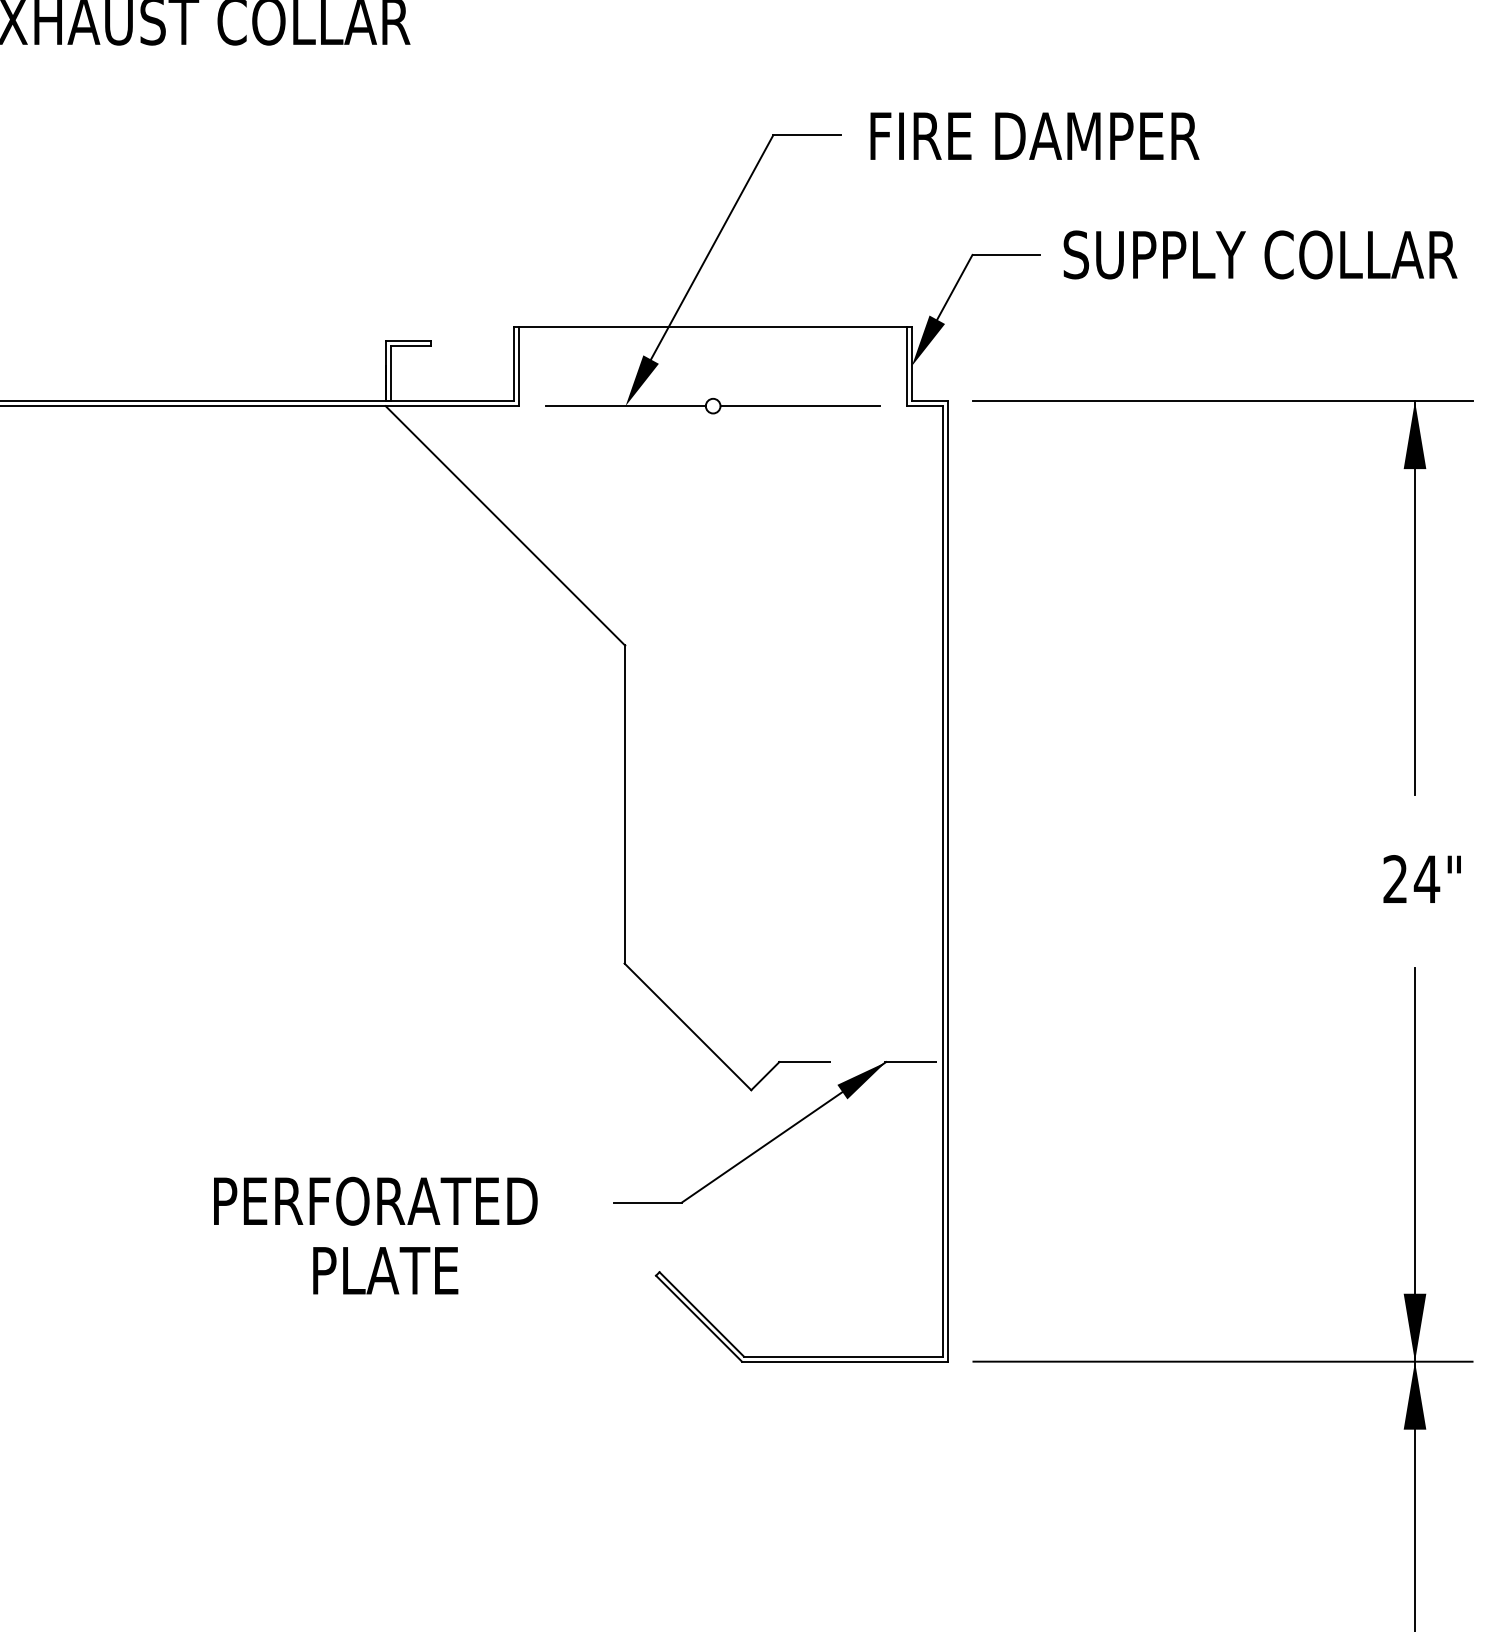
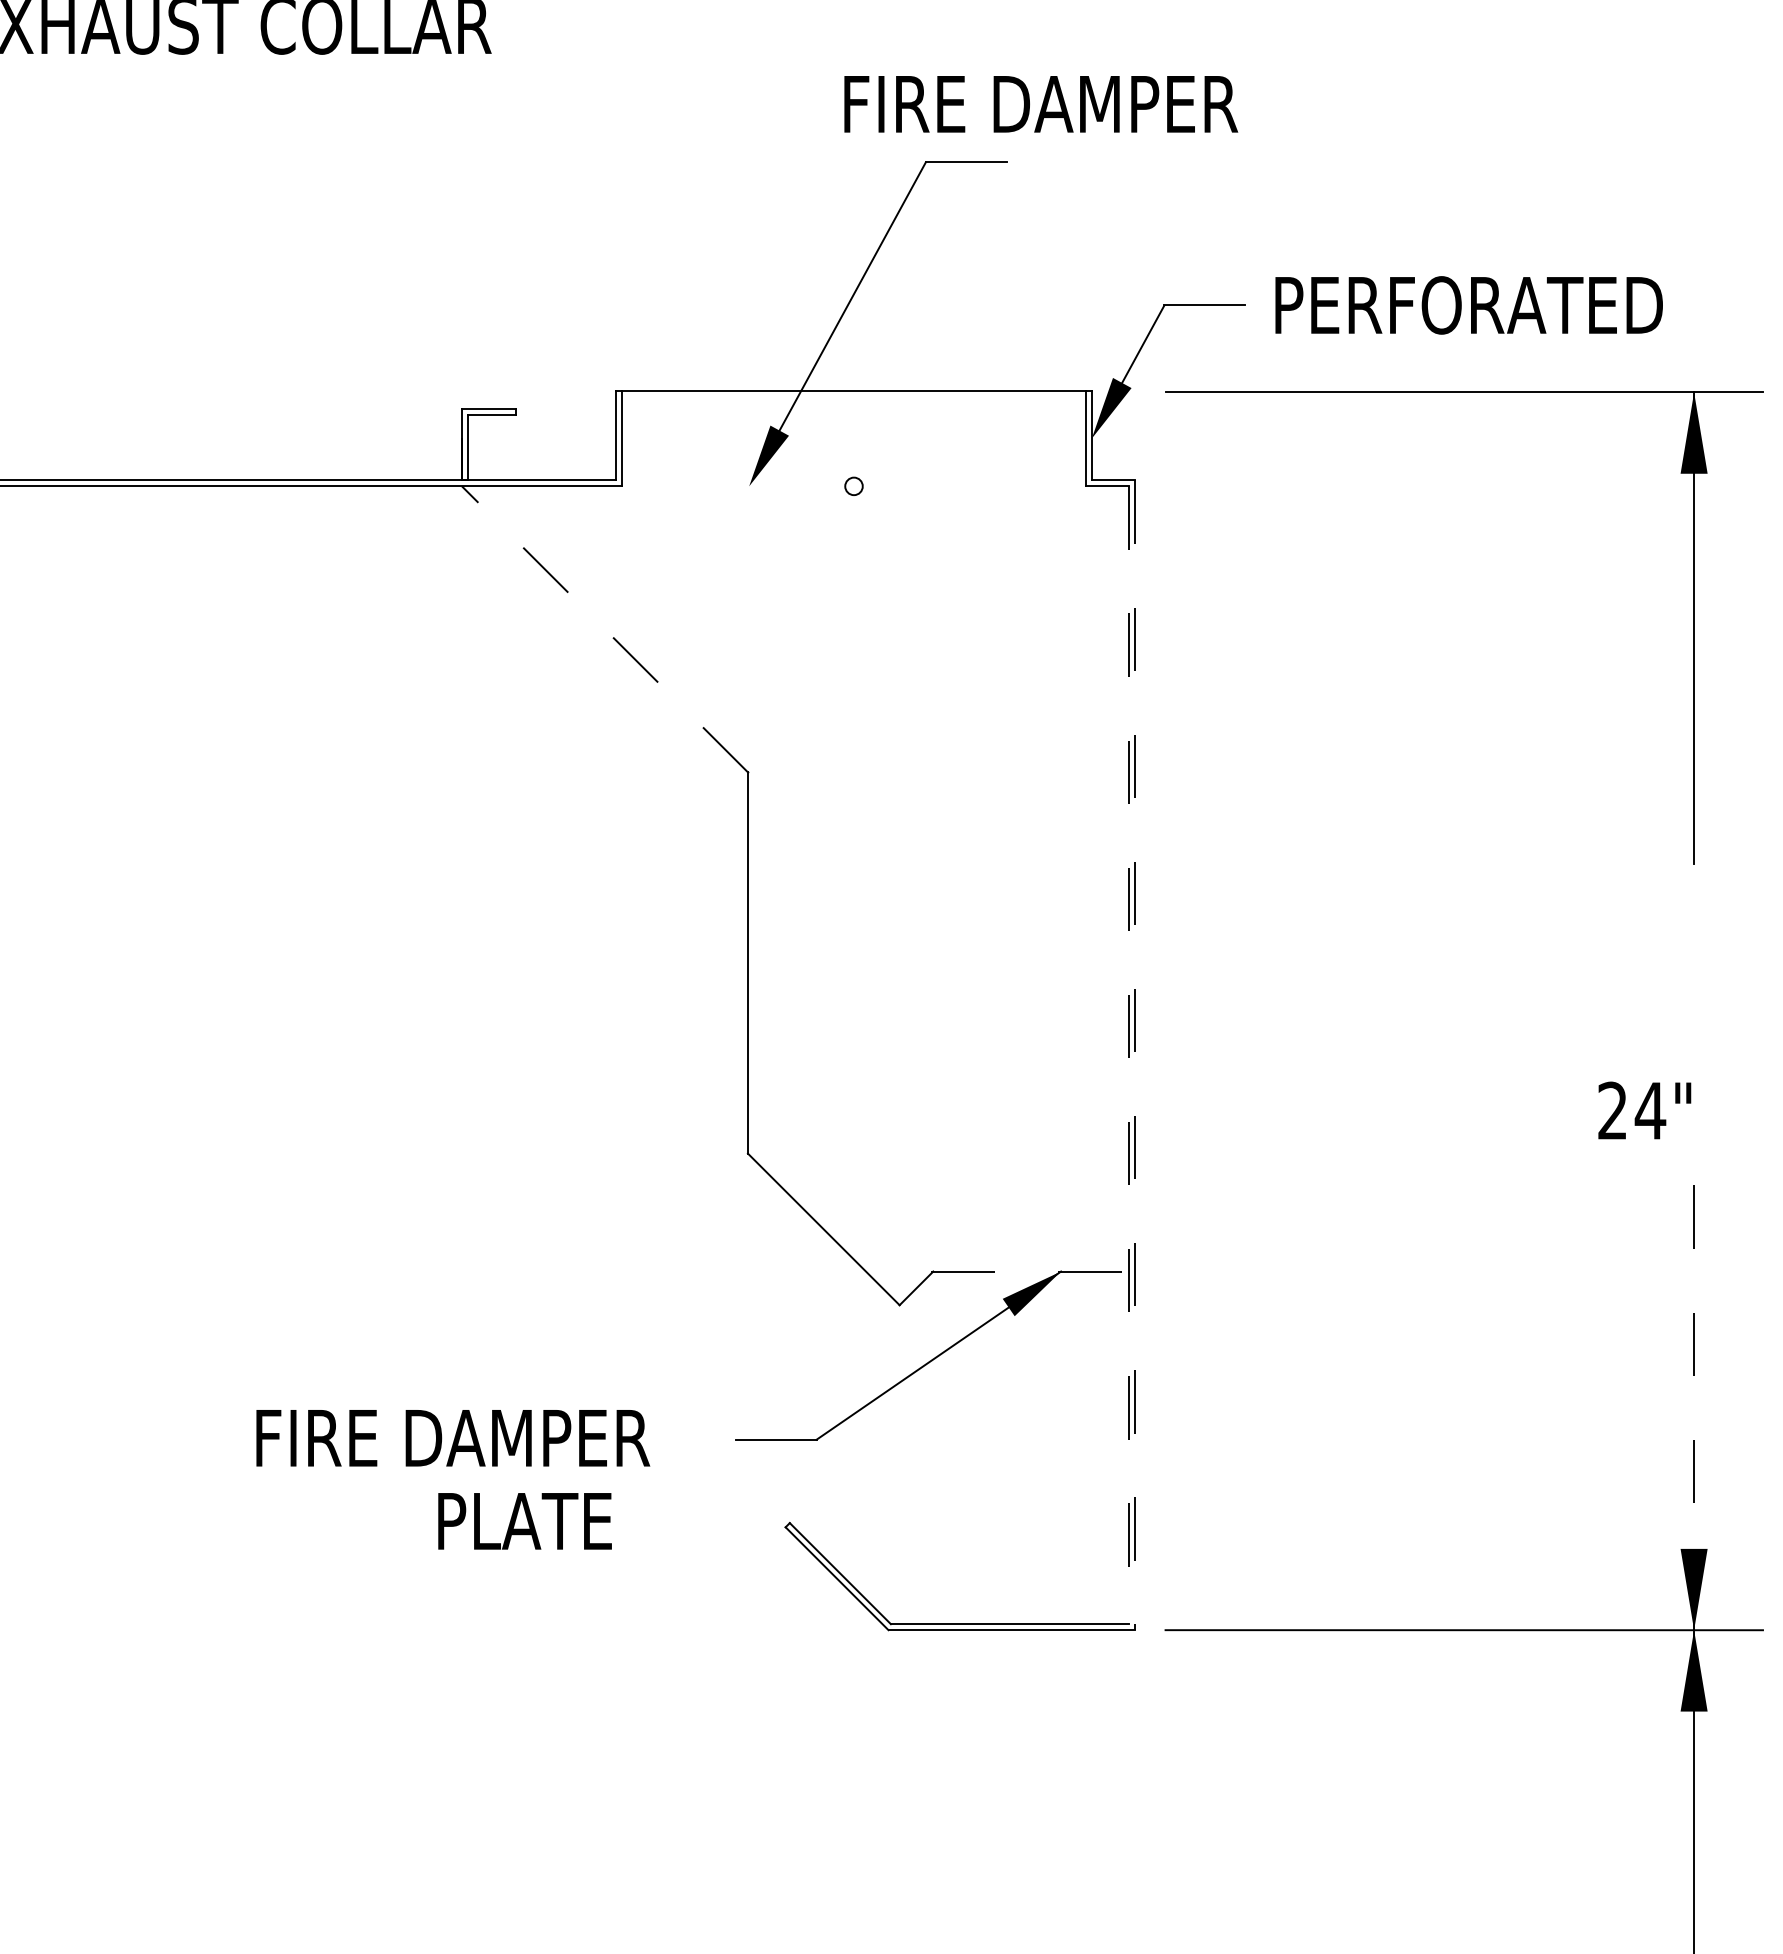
text: (1035, 136) -> (1041, 104), moved
text: (1259, 255) -> (1508, 305), SUPPLY COLLAR -> PERFORATED
line: (625, 406) -> (749, 486), removed
line: (799, 406) -> (957, 486), removed
line: (504, 525) -> (604, 629), solid -> dashed
part: (1414, 597) -> (1693, 627), moved
text: (1422, 879) -> (1644, 1110), moved
line: (943, 881) -> (1129, 1055), solid -> dashed
line: (948, 881) -> (1135, 1055), solid -> dashed
line: (1415, 1164) -> (1694, 1394), solid -> dashed
text: (381, 1201) -> (456, 1438), PERFORATED -> FIRE DAMPER
text: (385, 1270) -> (524, 1521), moved

